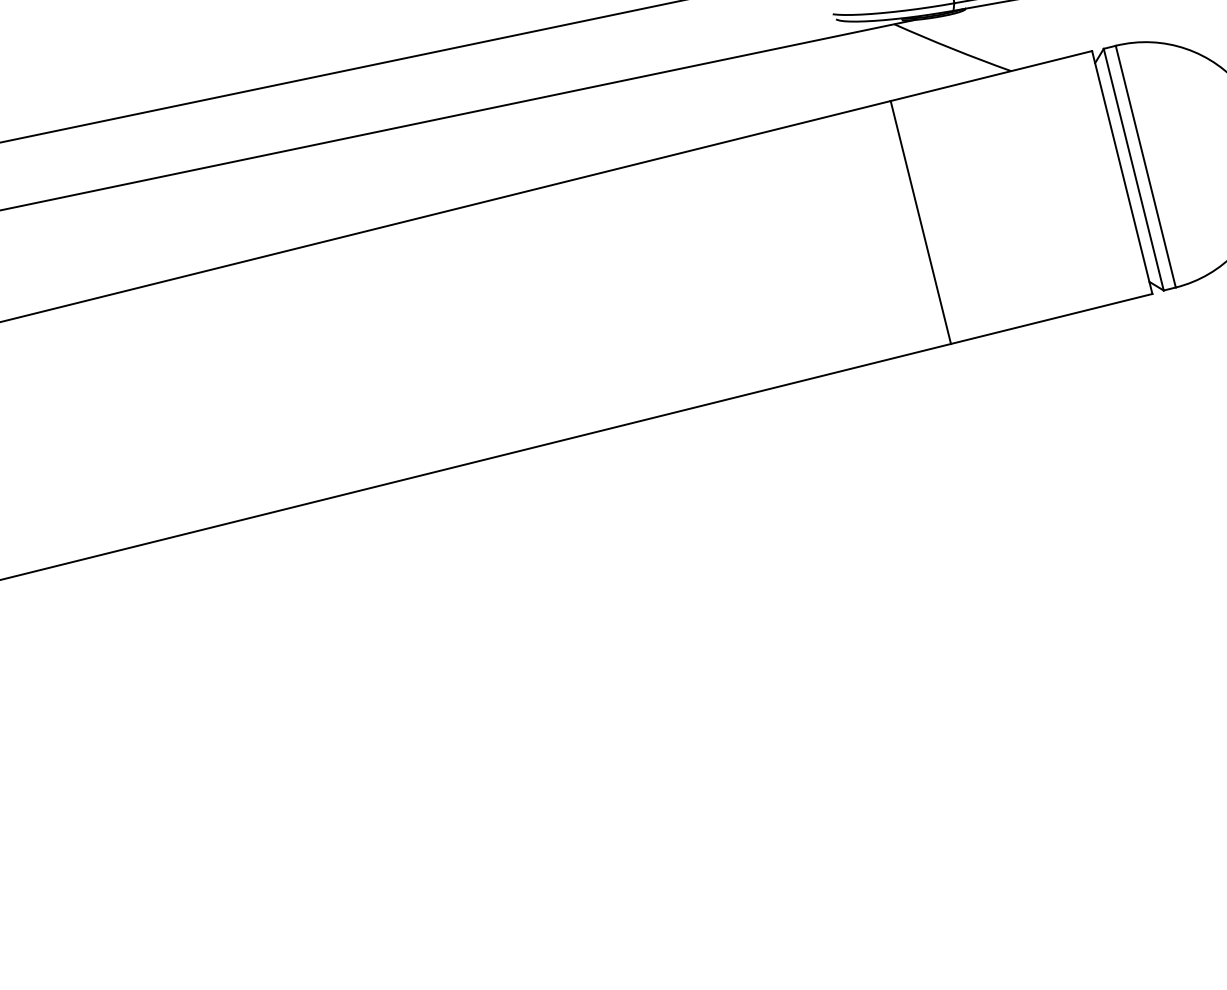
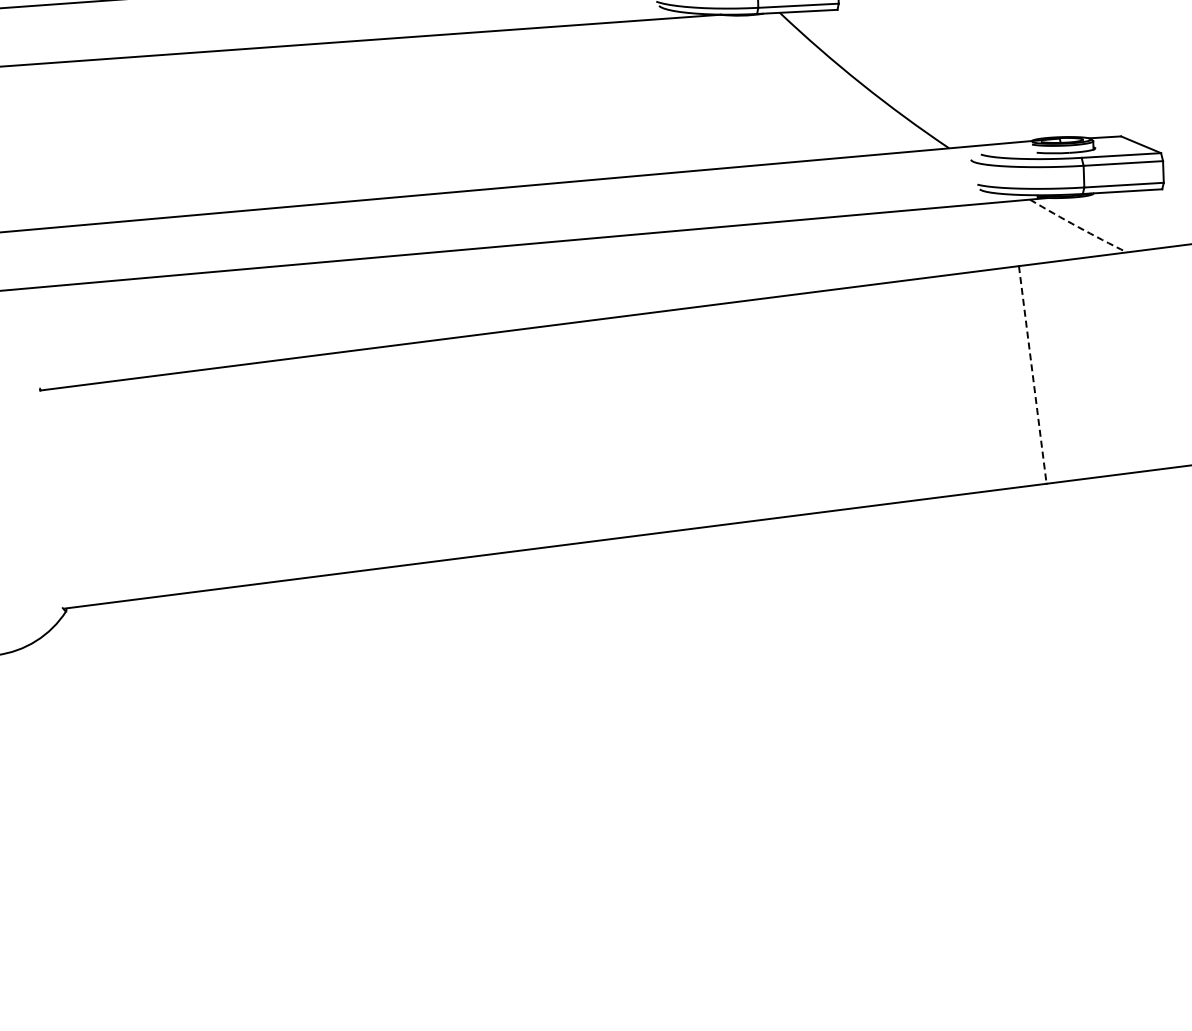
arc: (951, 48) -> (1077, 226), solid -> dashed
line: (920, 222) -> (1032, 374), solid -> dashed

